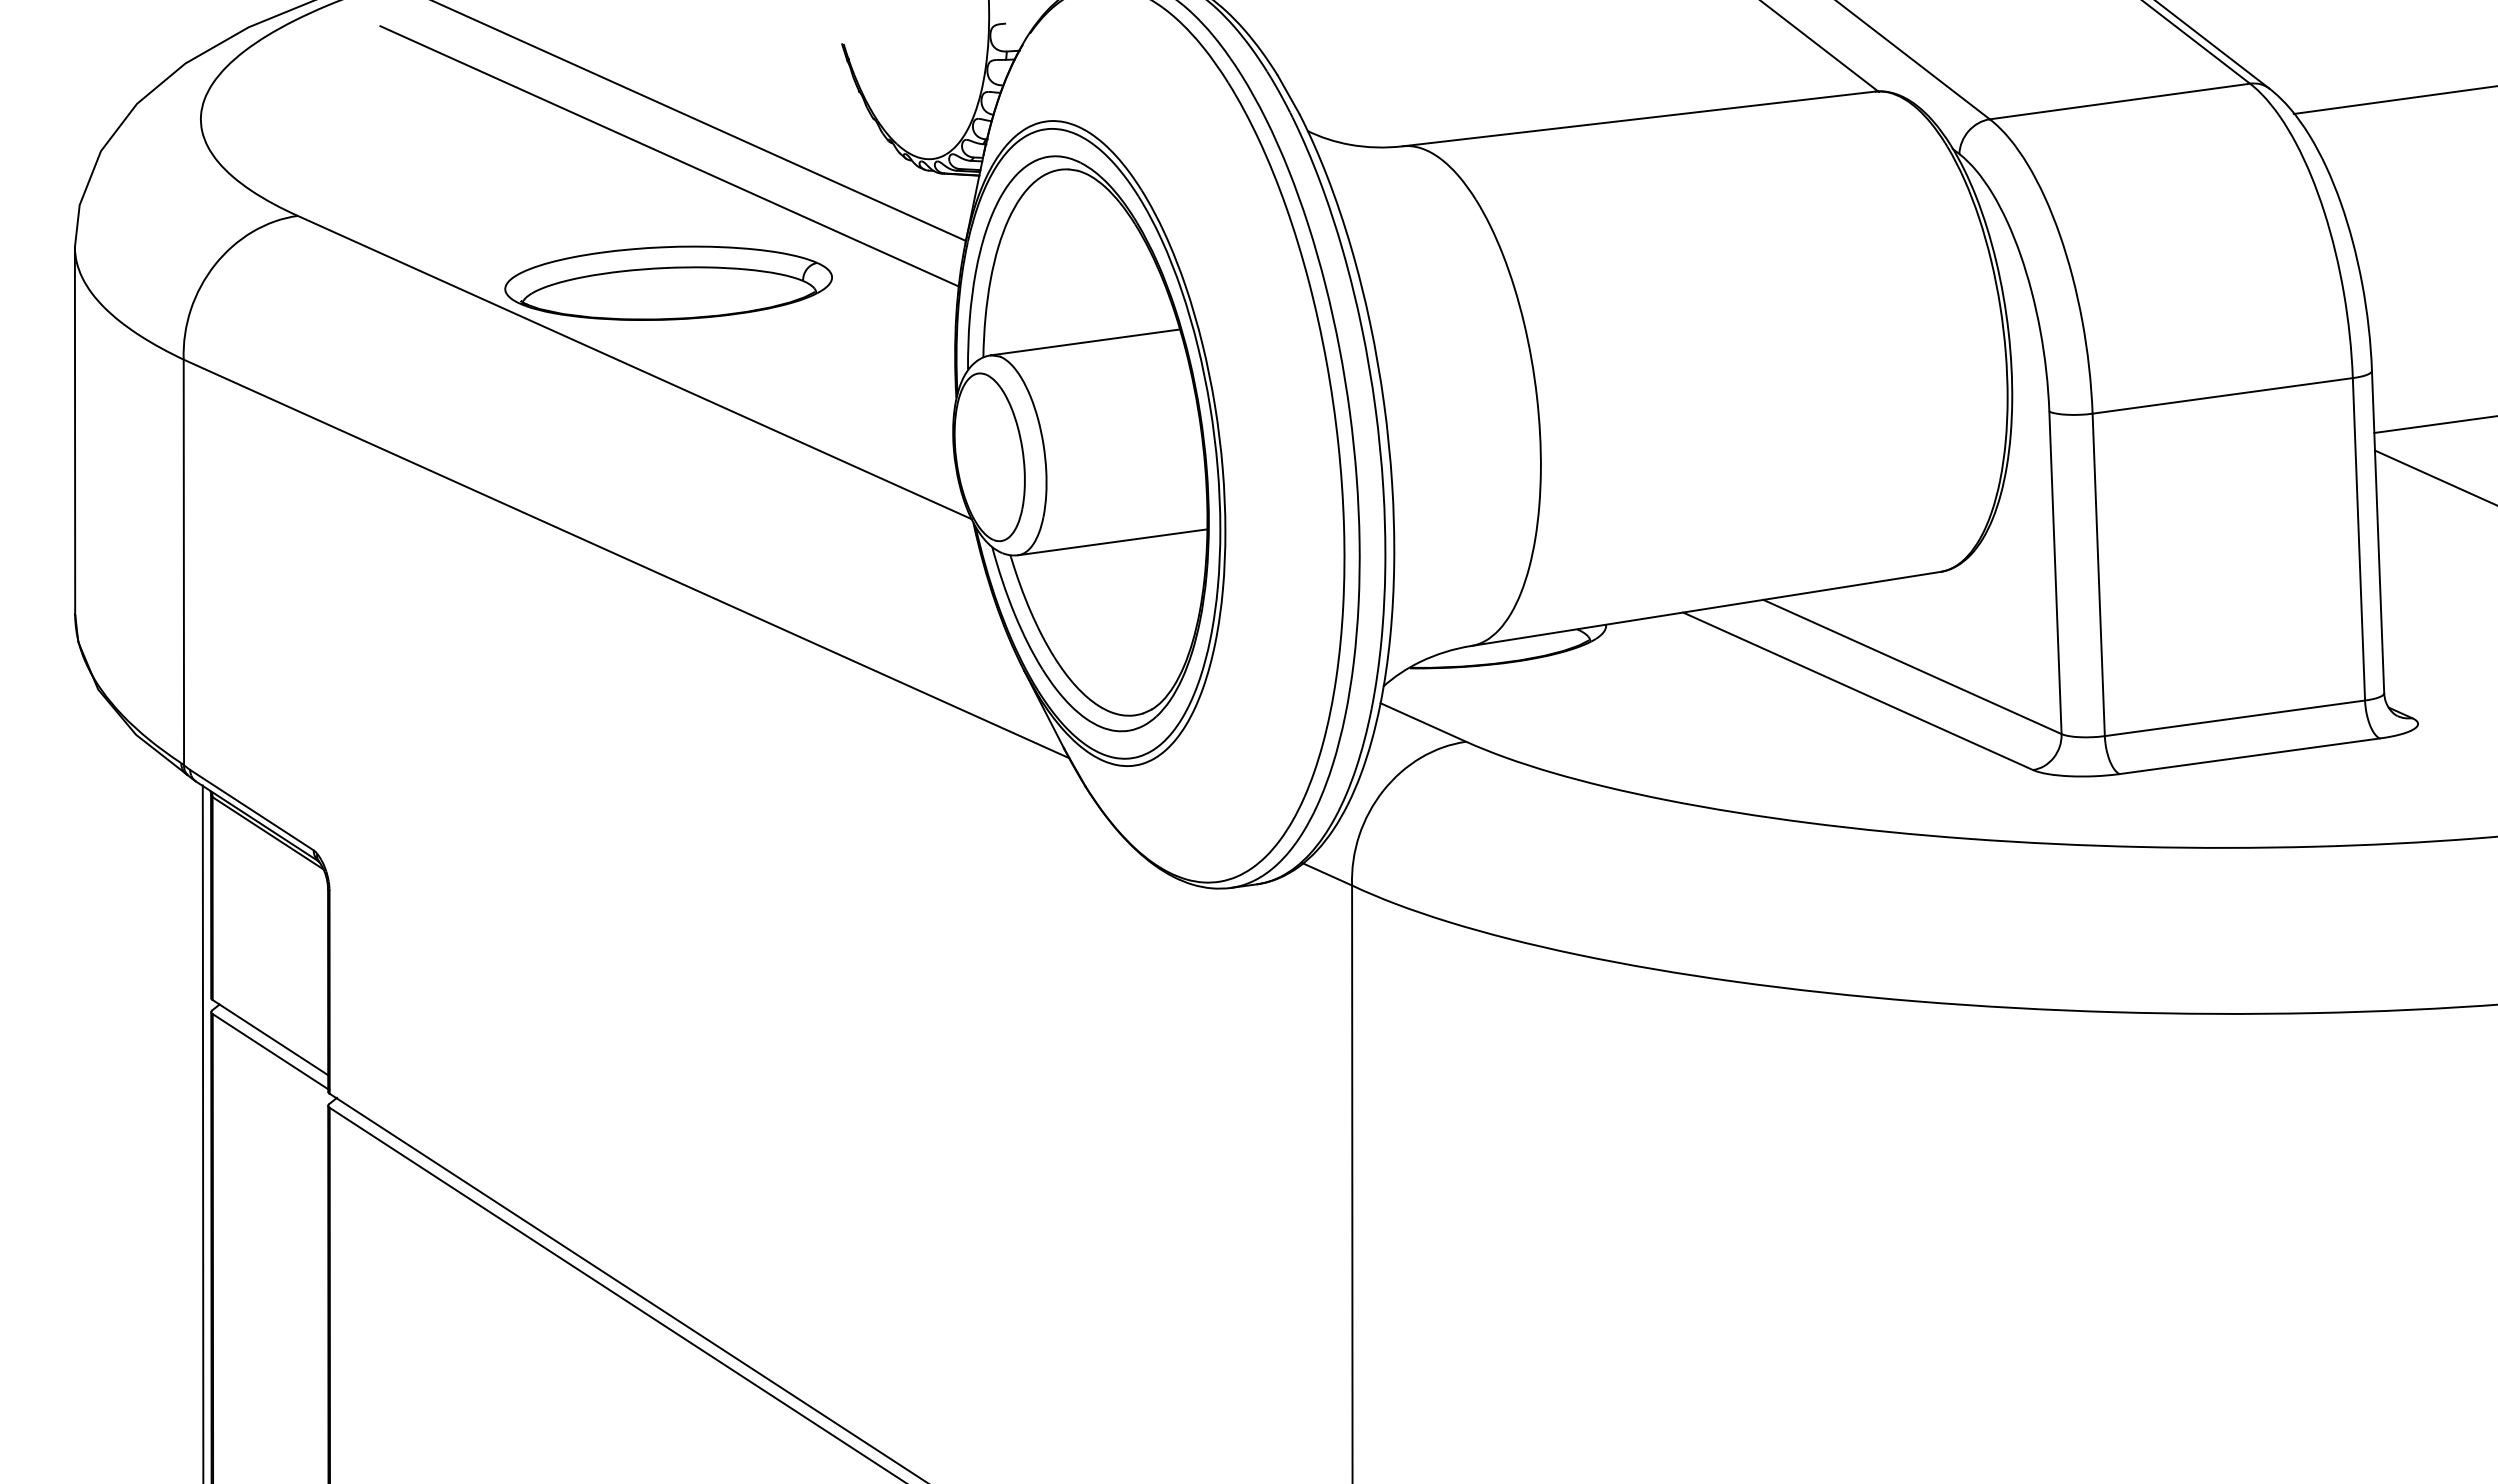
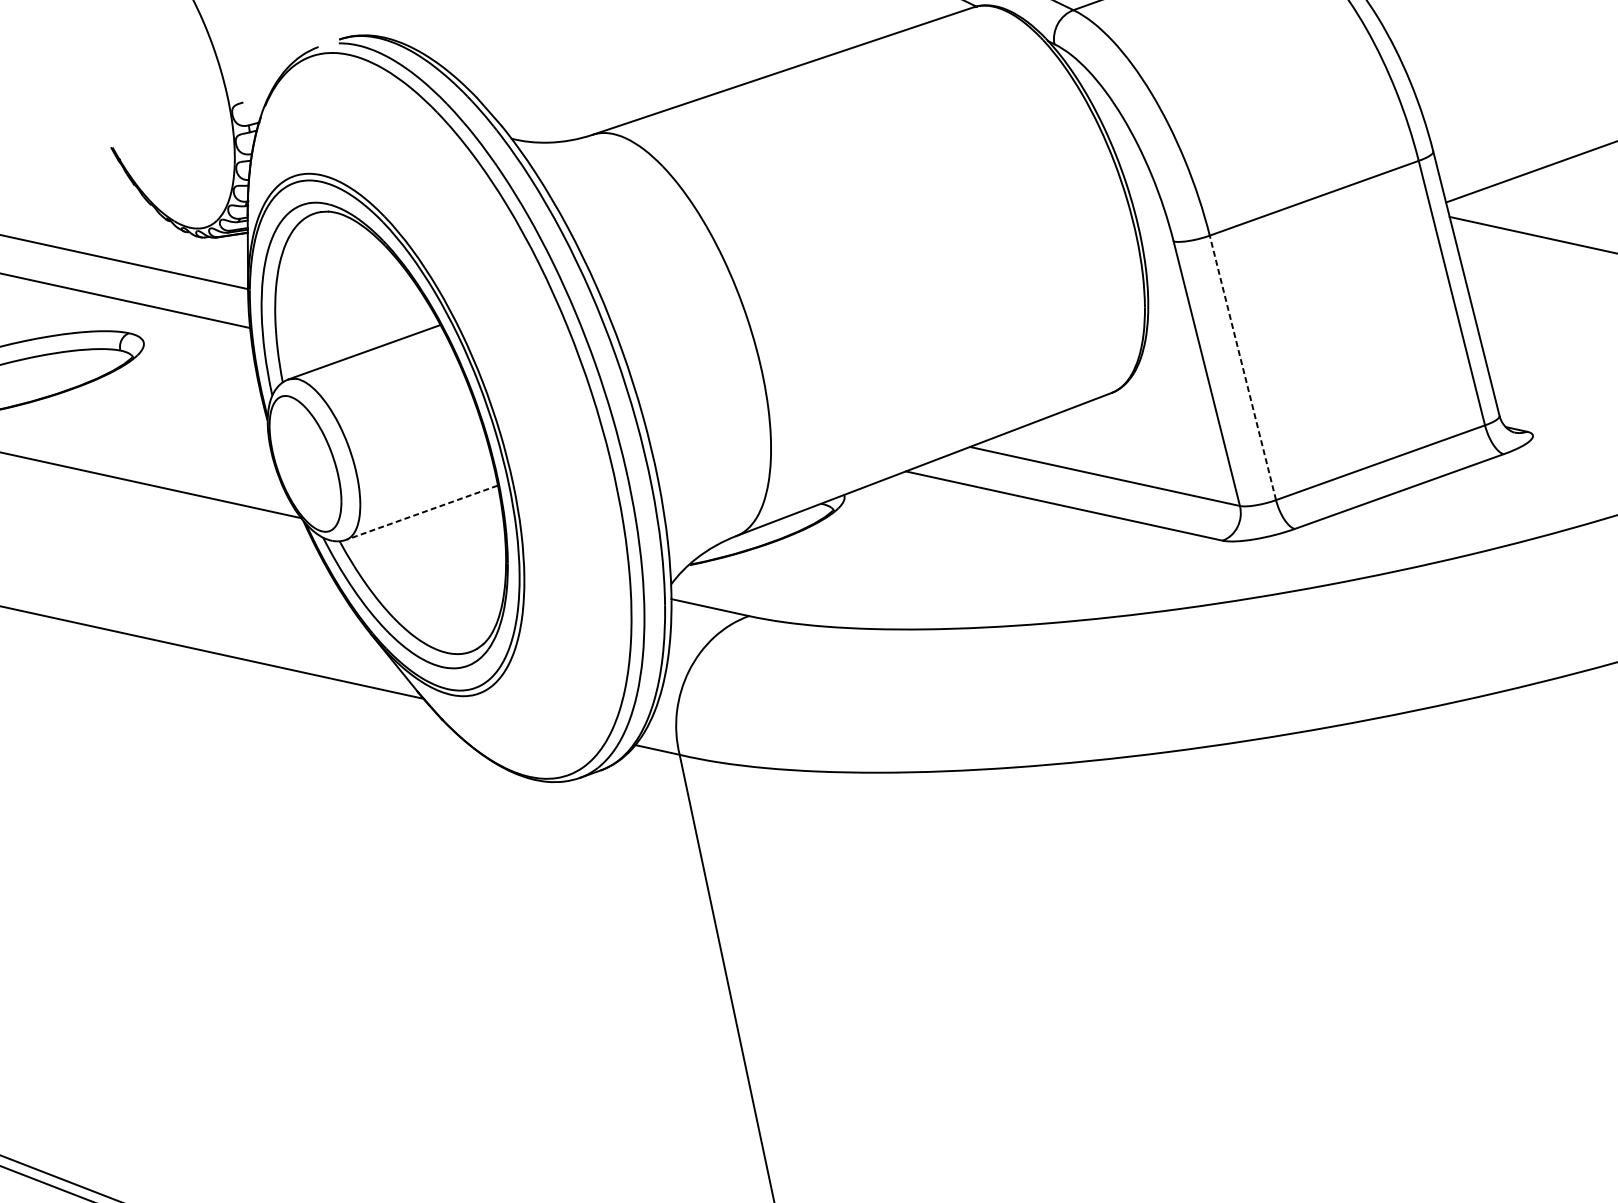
line: (1112, 542) -> (421, 512), solid -> dashed
line: (2098, 574) -> (1242, 367), solid -> dashed

